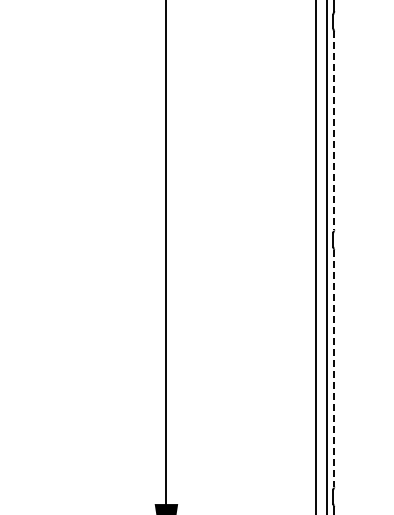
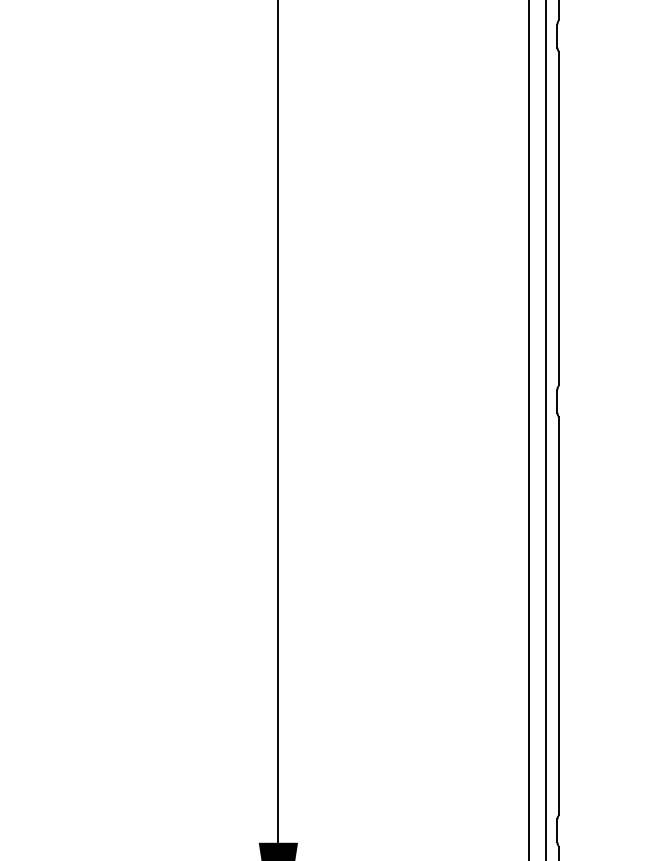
line: (334, 130) -> (559, 218), dashed -> solid
line: (334, 368) -> (559, 616), dashed -> solid

